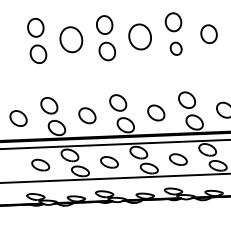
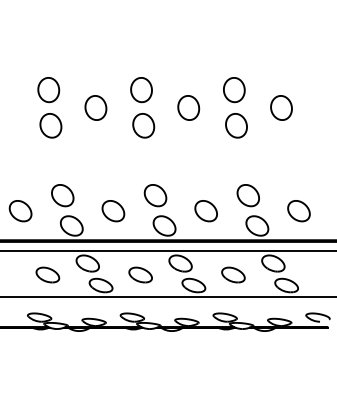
part: (140, 36) -> (188, 107), size x0.71
part: (71, 39) -> (95, 107), size x0.71
part: (176, 48) -> (236, 125), size x1.43

